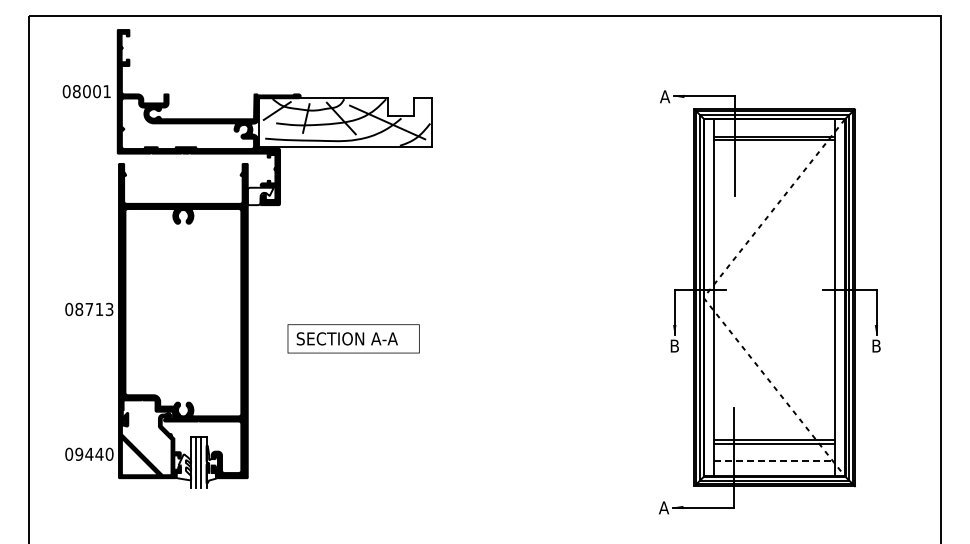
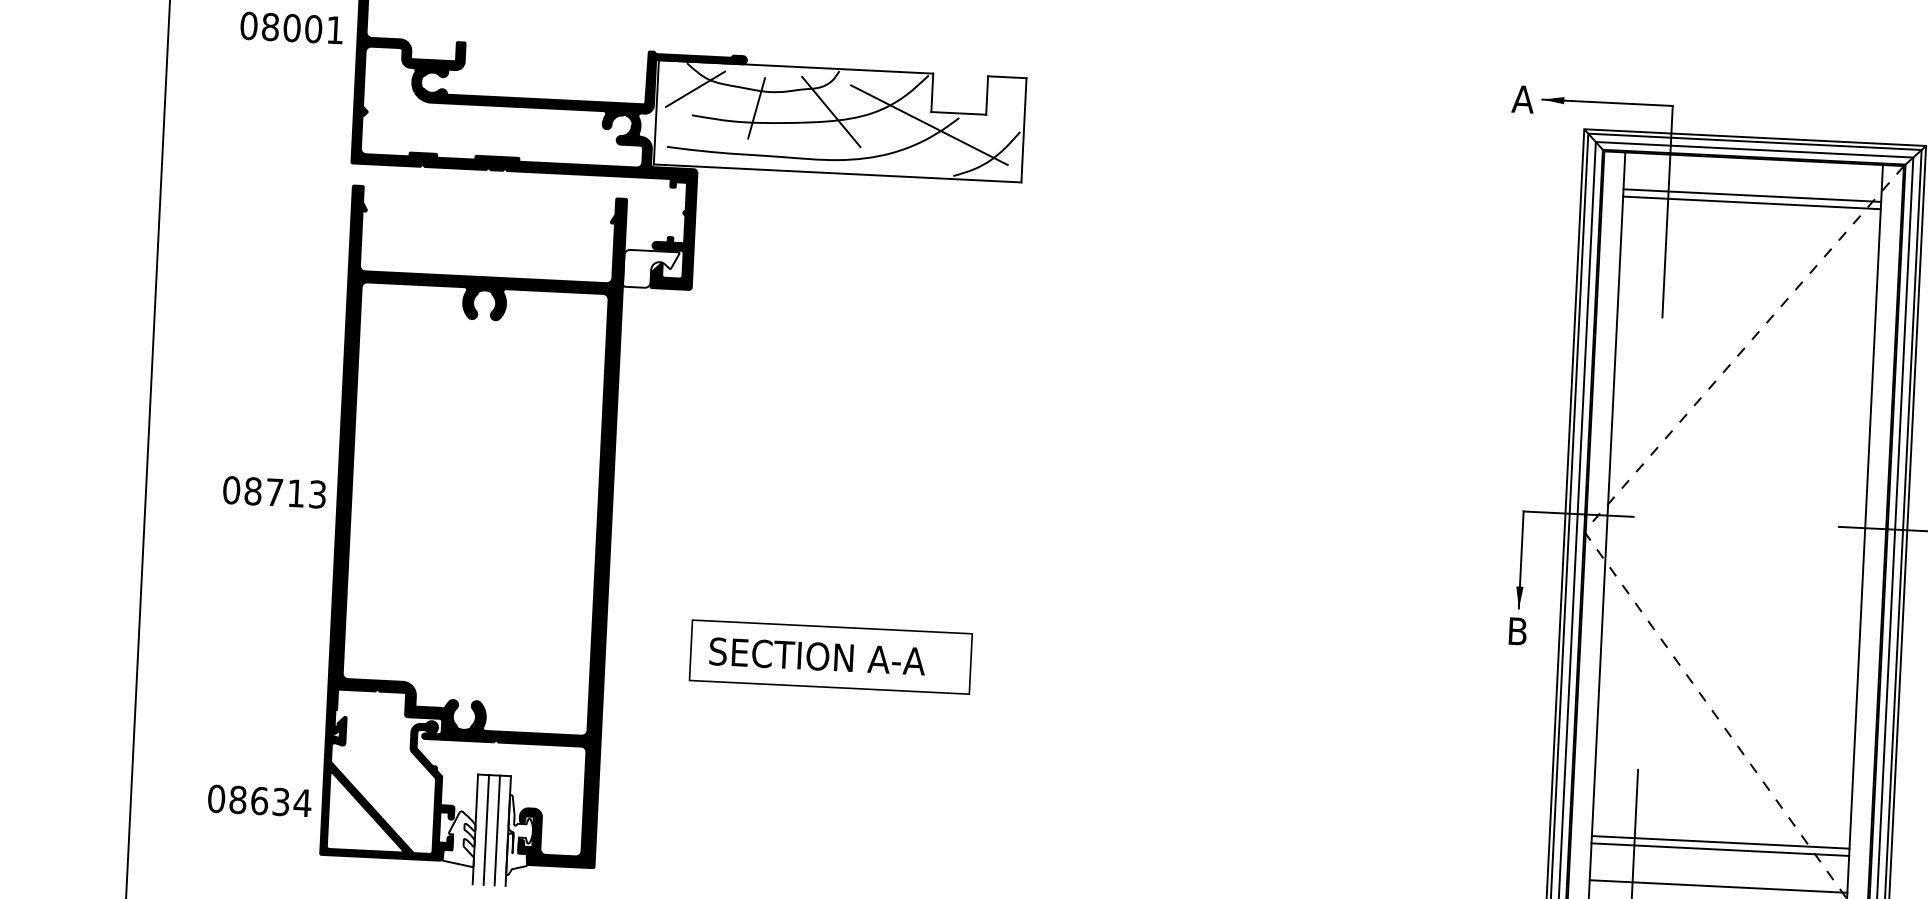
text: (353, 338) -> (830, 656), moved
text: (94, 453) -> (270, 799), 09440 -> 08634
line: (775, 460) -> (1720, 885), dashed -> solid

